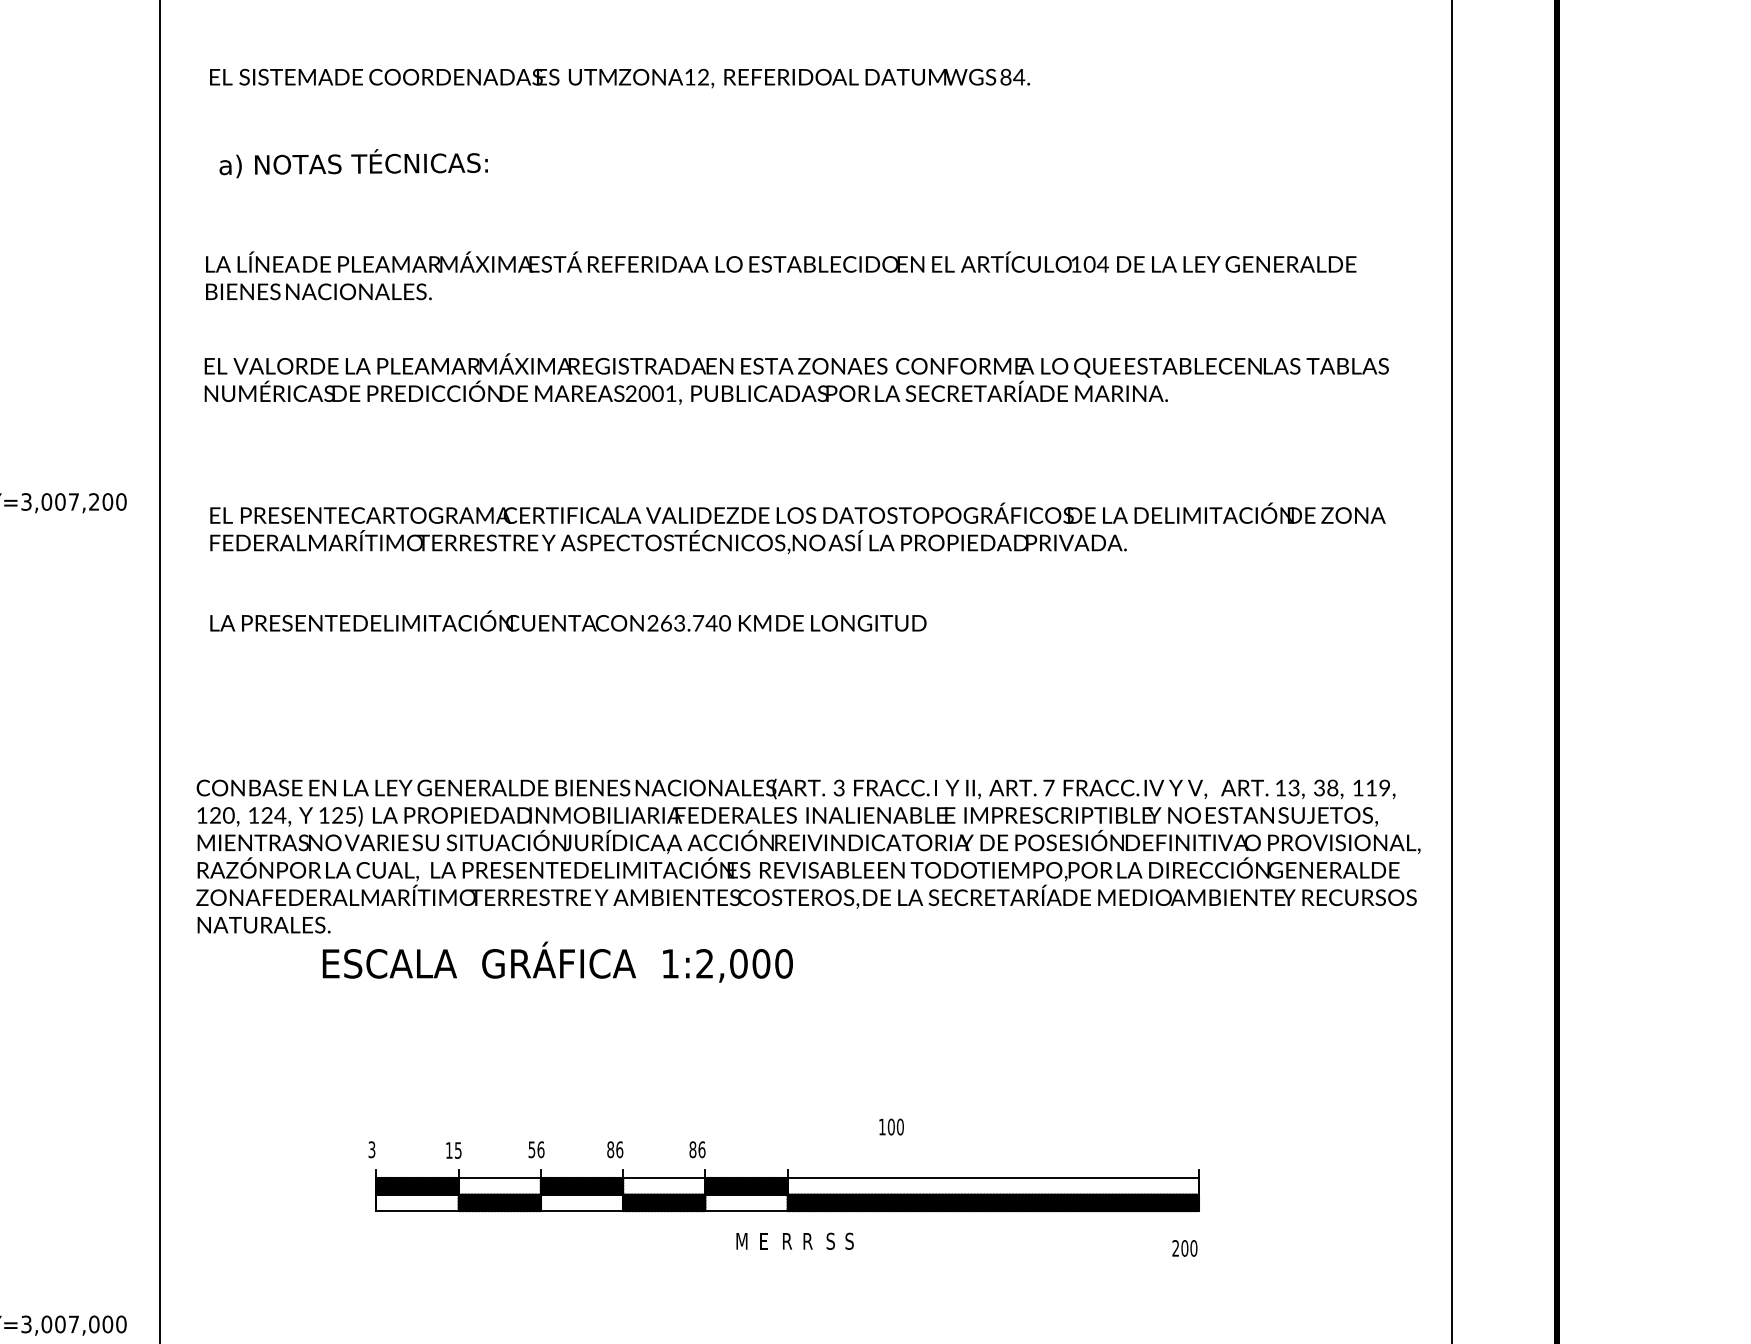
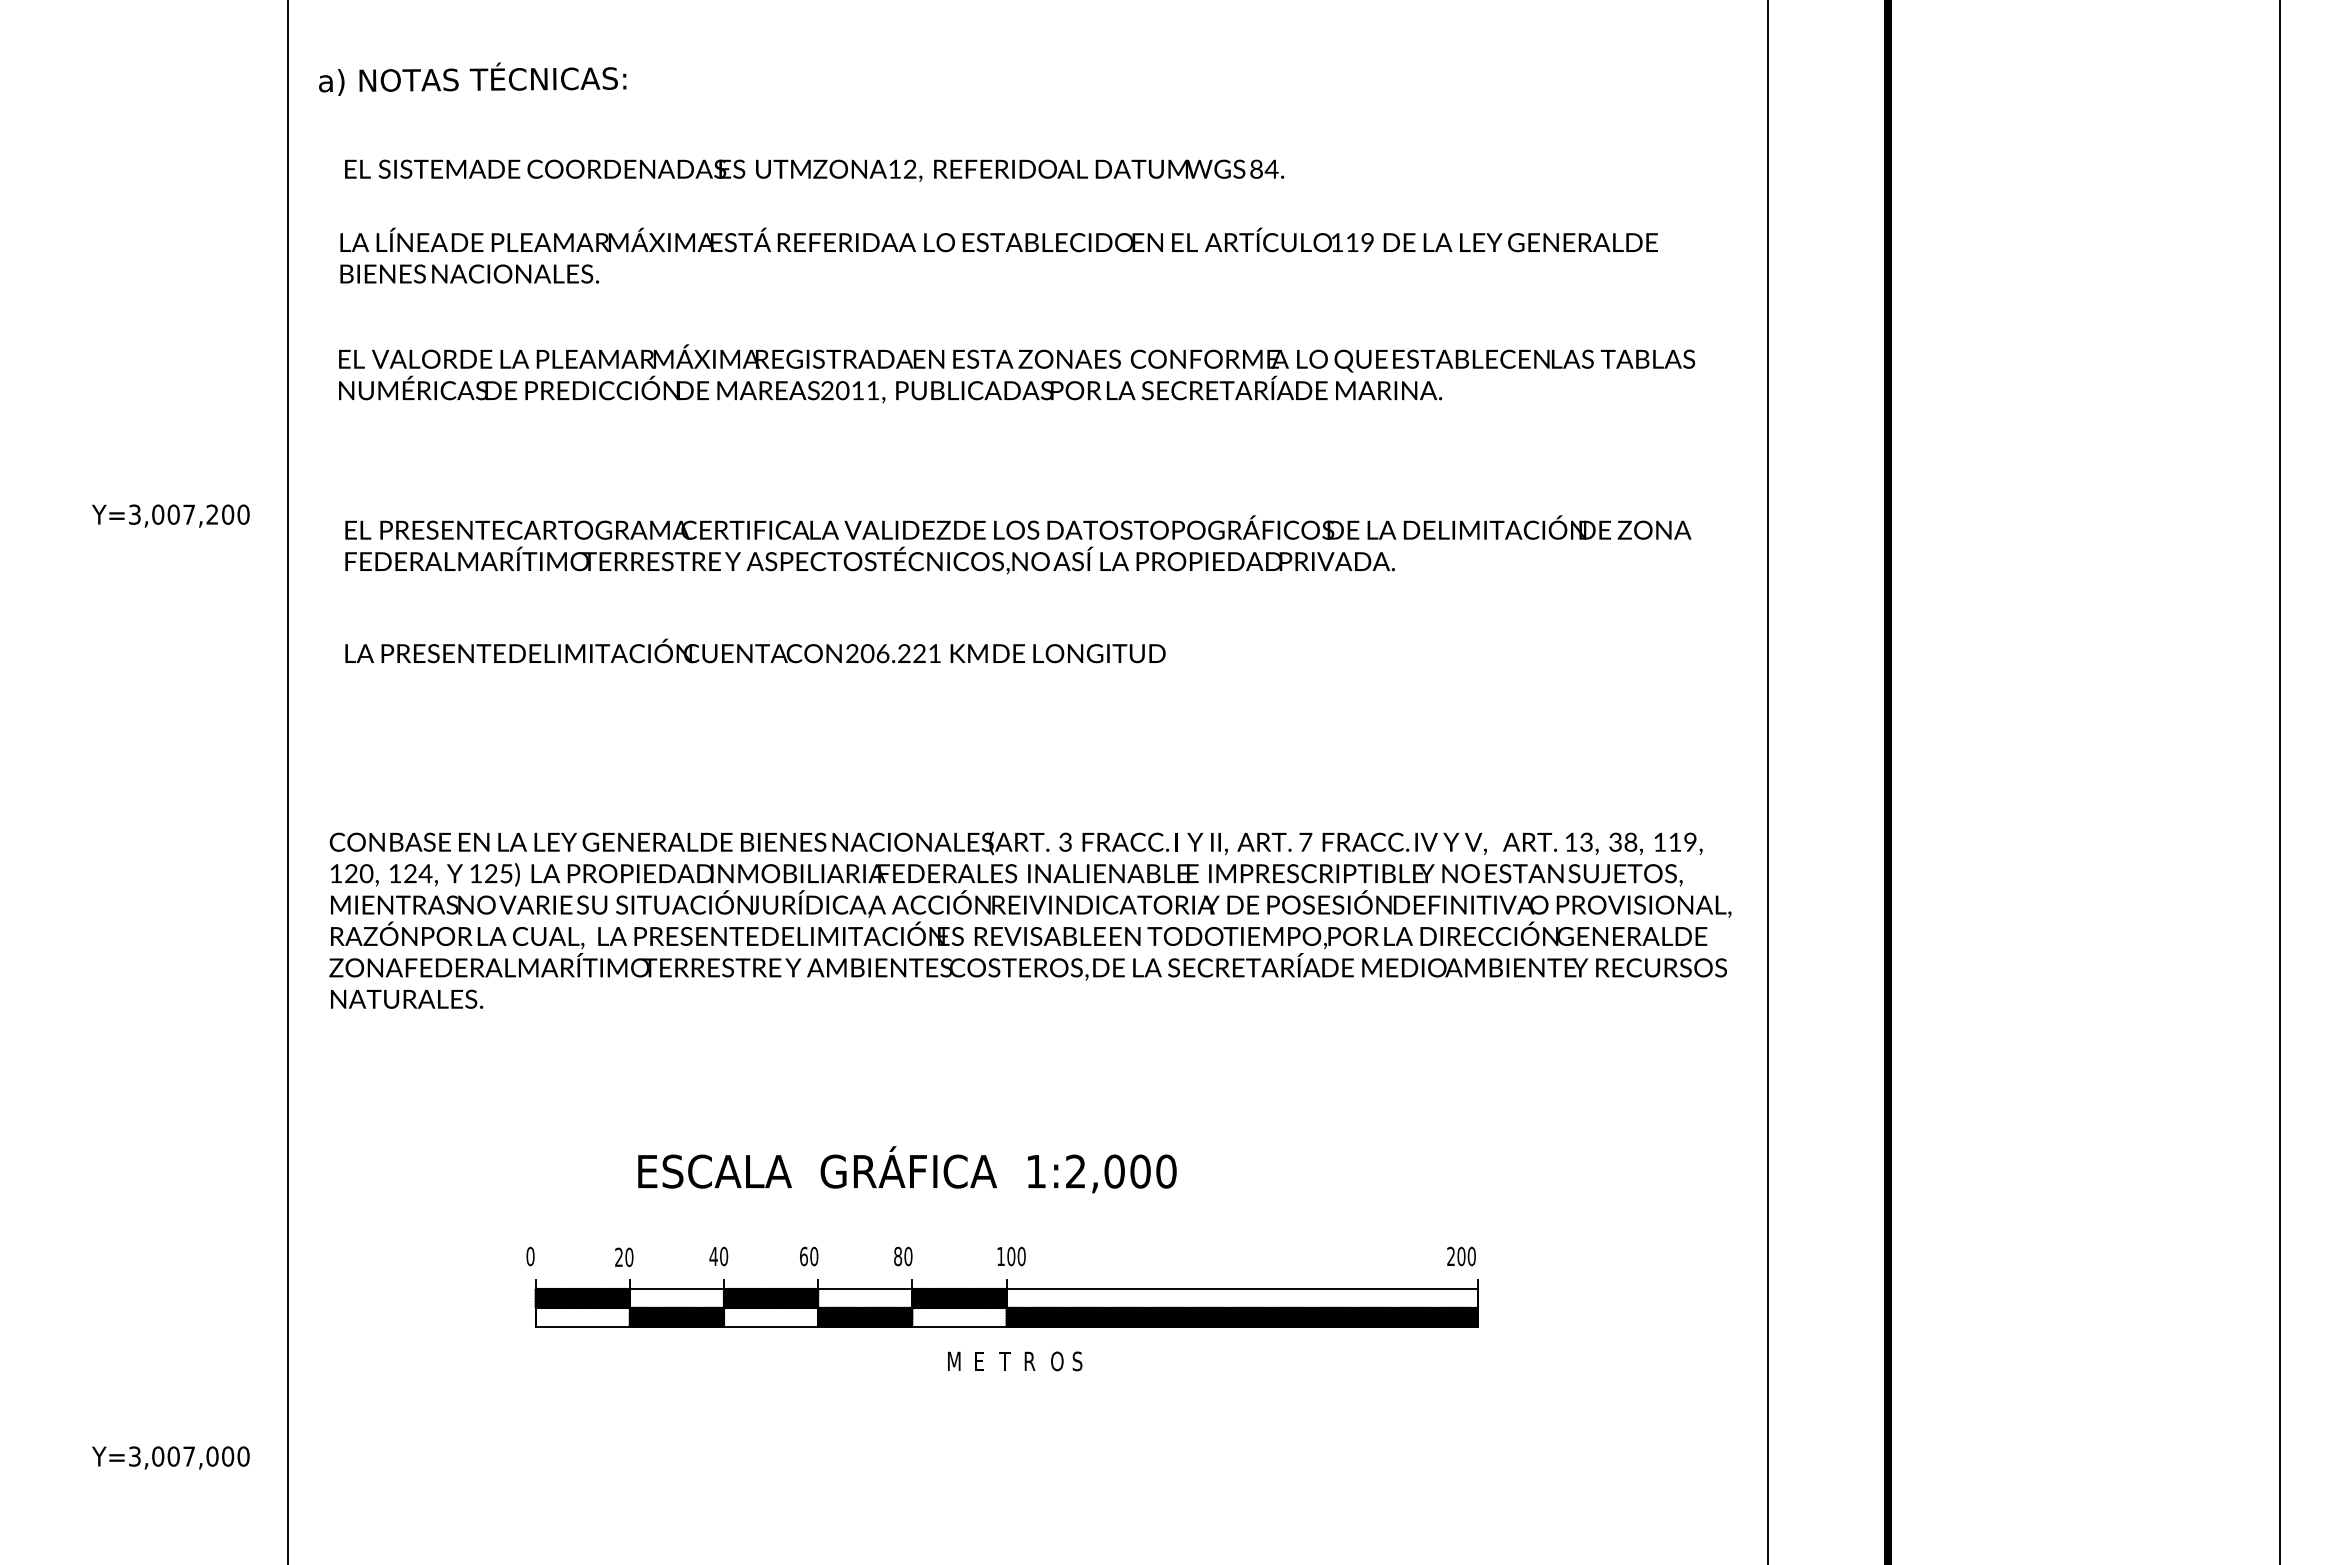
text: (619, 78) -> (814, 170), moved
text: (353, 163) -> (472, 78), moved
text: (1095, 264) -> (1359, 242), 104 -> 119
text: (657, 393) -> (857, 390), 2001, -> 2011,
text: (695, 623) -> (900, 653), 263.740 -> 206.221
text: (557, 961) -> (907, 1169), moved
text: (891, 1127) -> (1011, 1256), moved
text: (615, 1148) -> (809, 1255), 86 -> 60
text: (702, 1148) -> (908, 1255), 86 -> 80
text: (371, 1149) -> (530, 1256), 3 -> 0
text: (536, 1149) -> (718, 1256), 56 -> 40
text: (454, 1150) -> (624, 1257), 15 -> 20
text: (786, 1240) -> (1005, 1360), R -> T
text: (832, 1241) -> (1057, 1361), S -> O
text: (1184, 1248) -> (1461, 1256), moved

